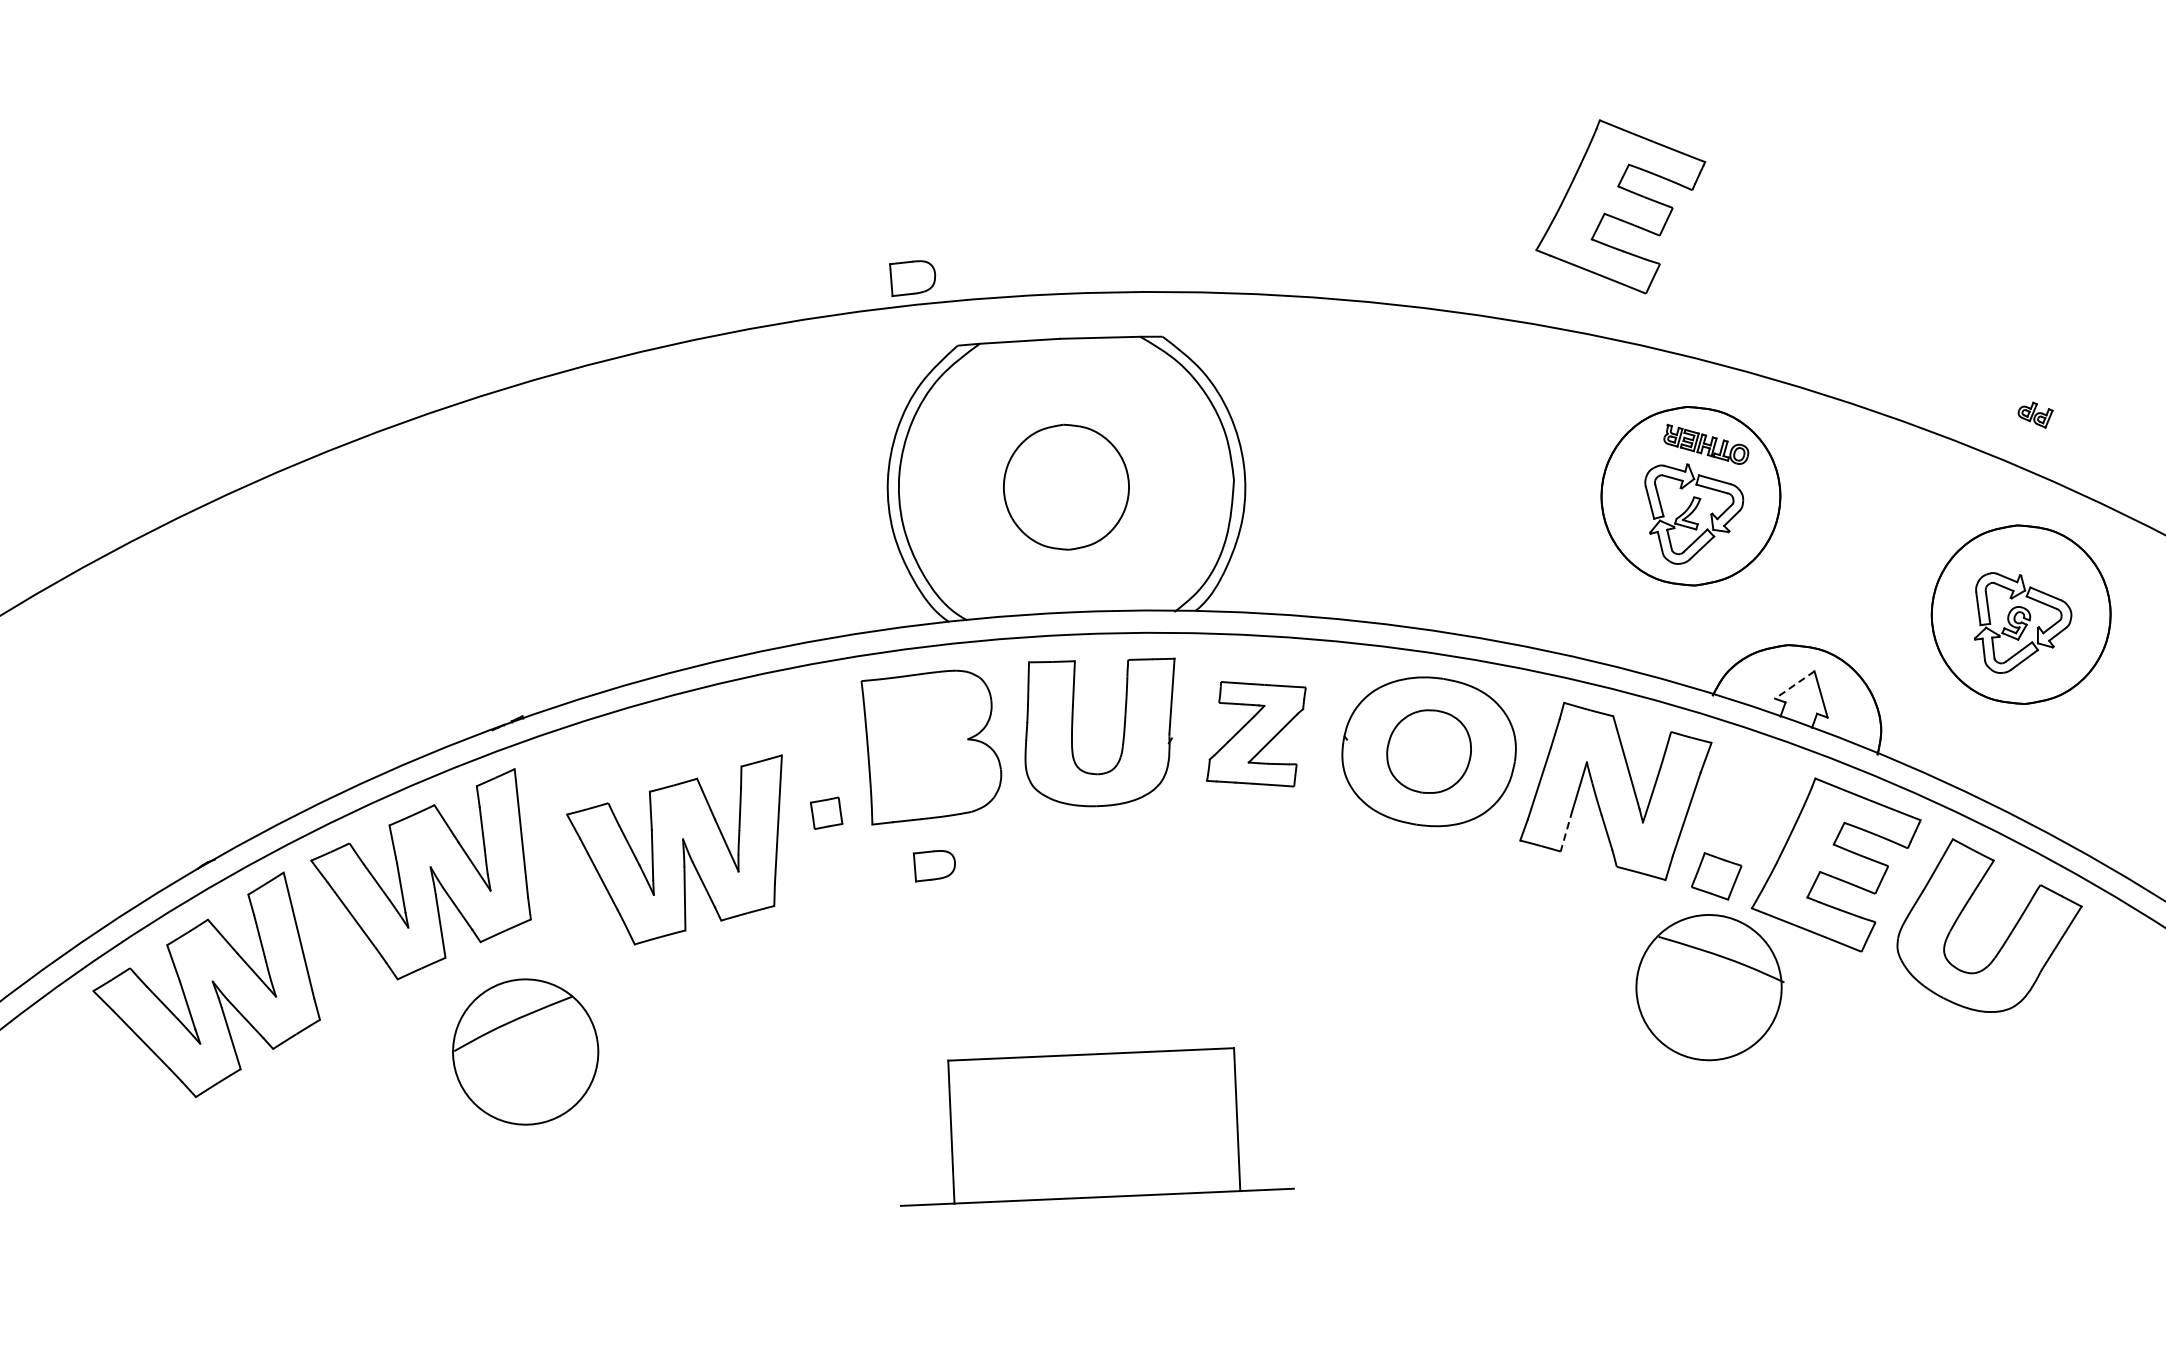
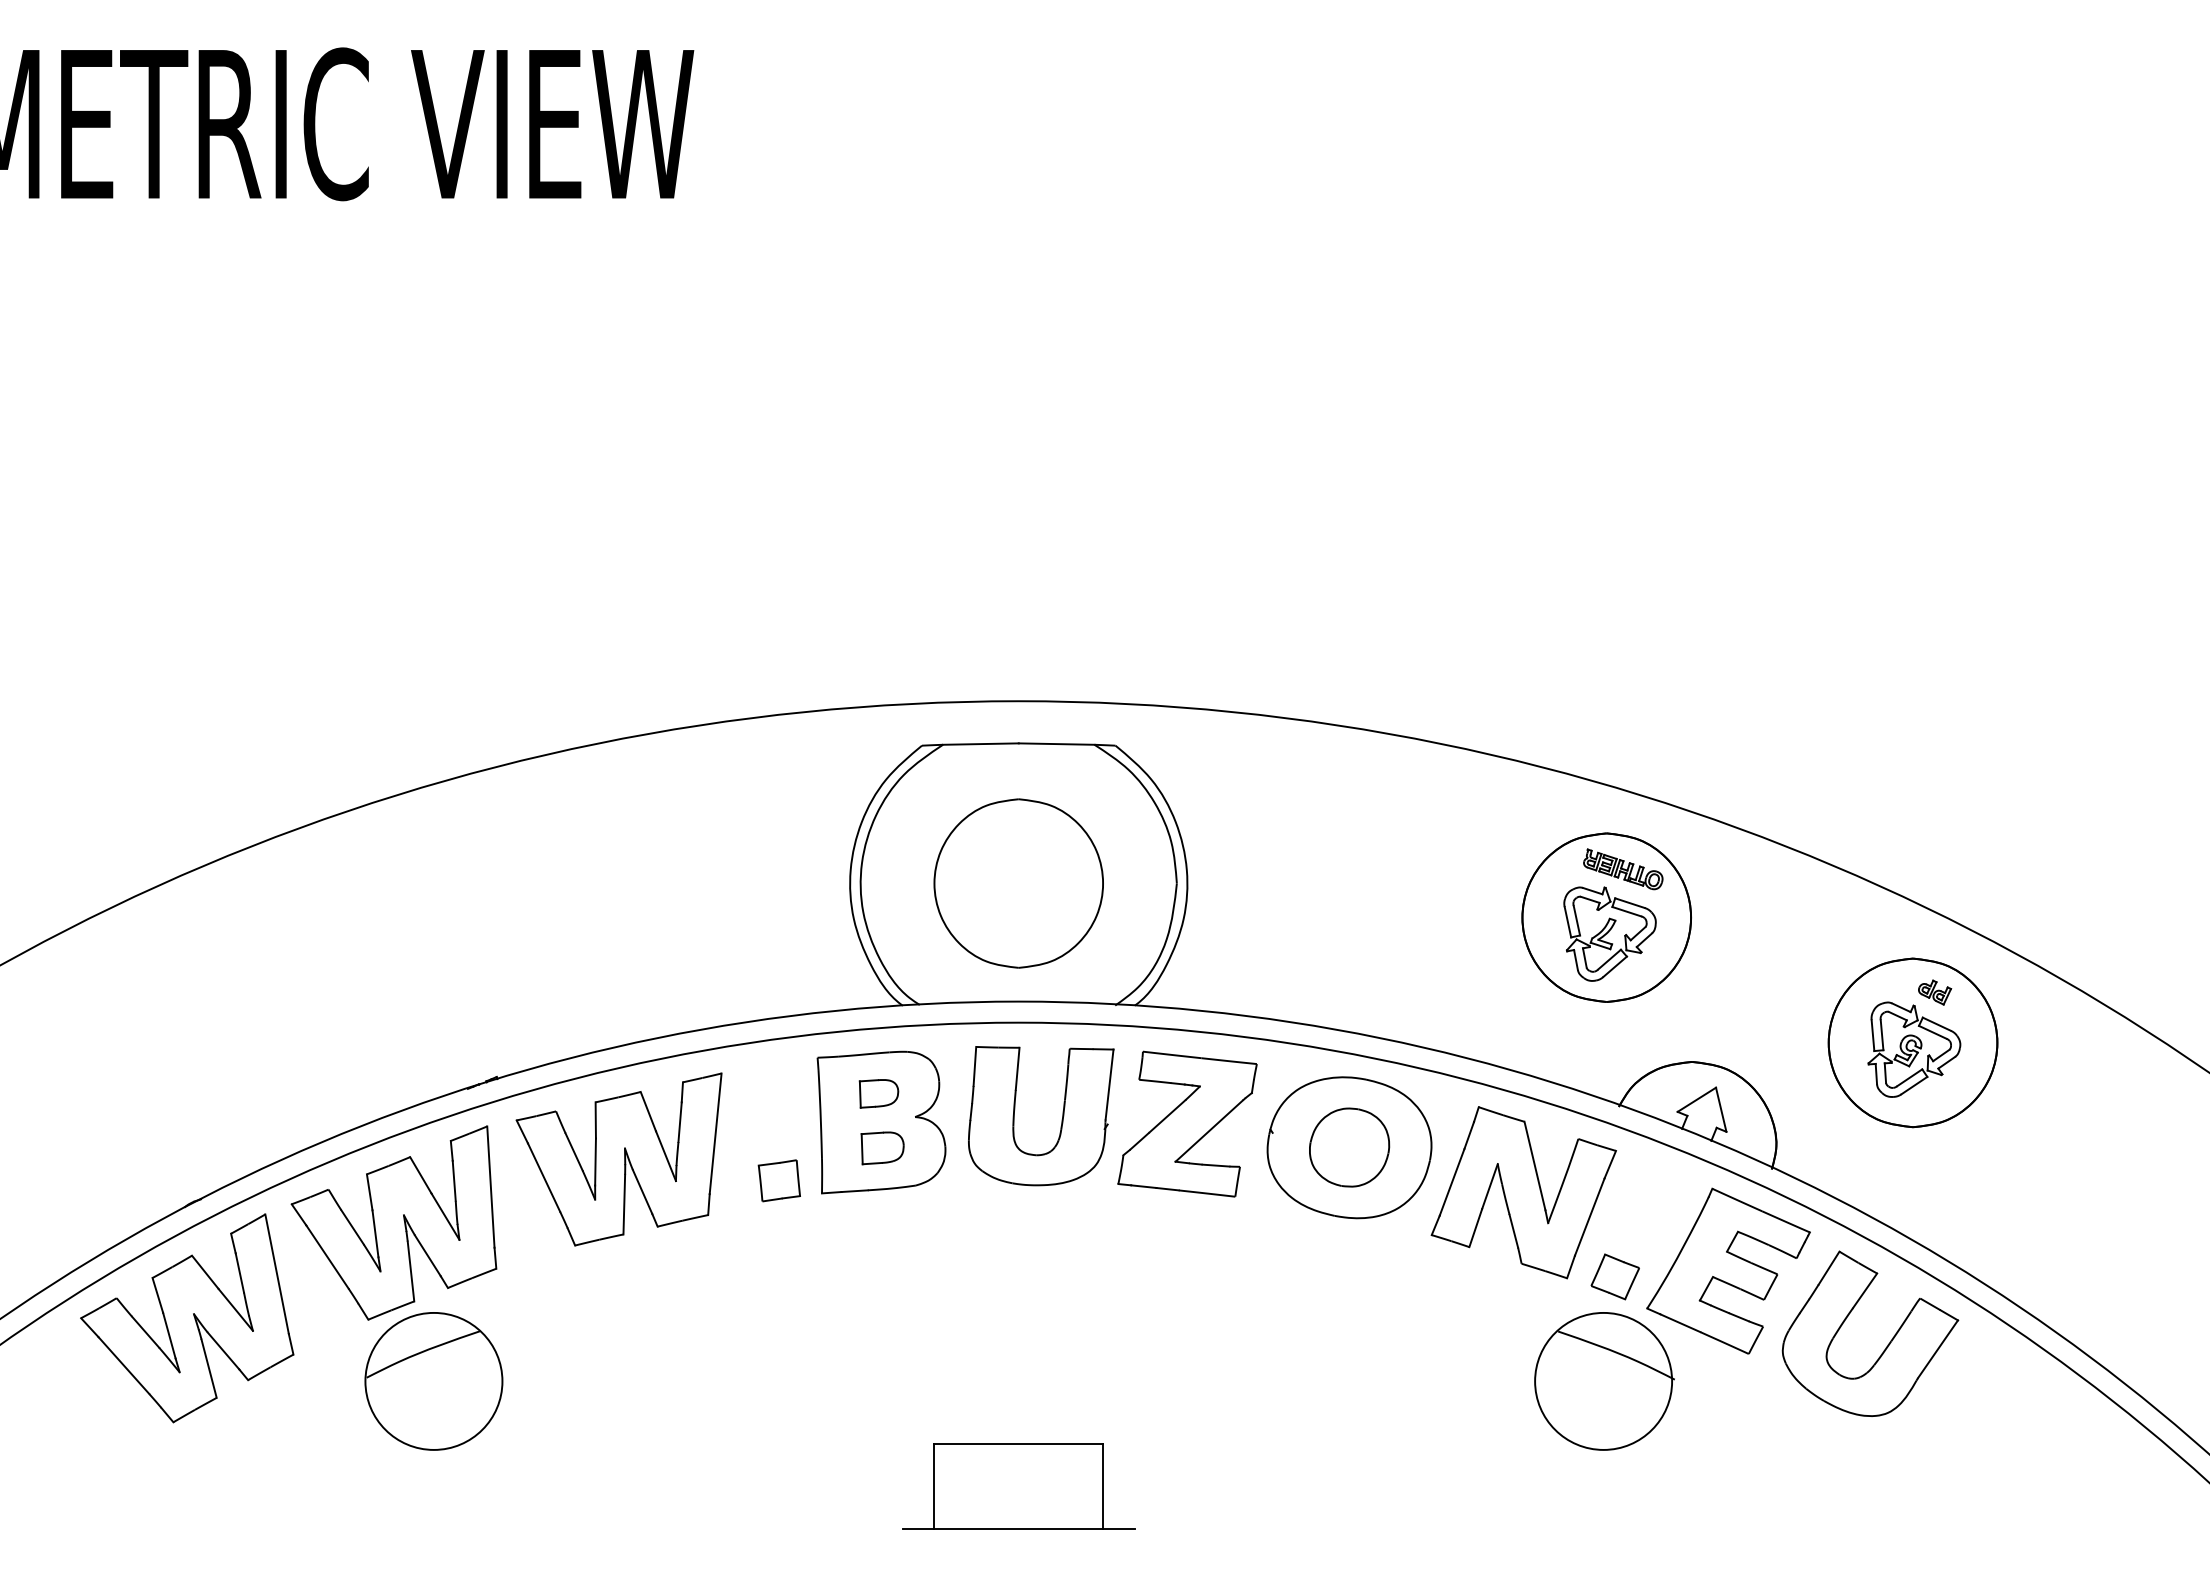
part: (1620, 206) -> (1552, 641), removed
part: (912, 278) -> (882, 1148), moved
part: (2036, 415) -> (1935, 992), moved
part: (1066, 487) -> (1018, 883), size x1.43
line: (1794, 684) -> (1696, 1099), dashed -> solid
part: (1256, 733) -> (1187, 1123), size x1.43
part: (825, 812) -> (778, 1180), size x1.43
line: (1566, 831) -> (1475, 1228), dashed -> solid
part: (676, 851) -> (618, 1159), moved
part: (934, 865) -> (878, 1093), moved
part: (525, 1052) -> (433, 1381), moved
part: (1094, 1125) -> (1018, 1486), size x0.62

